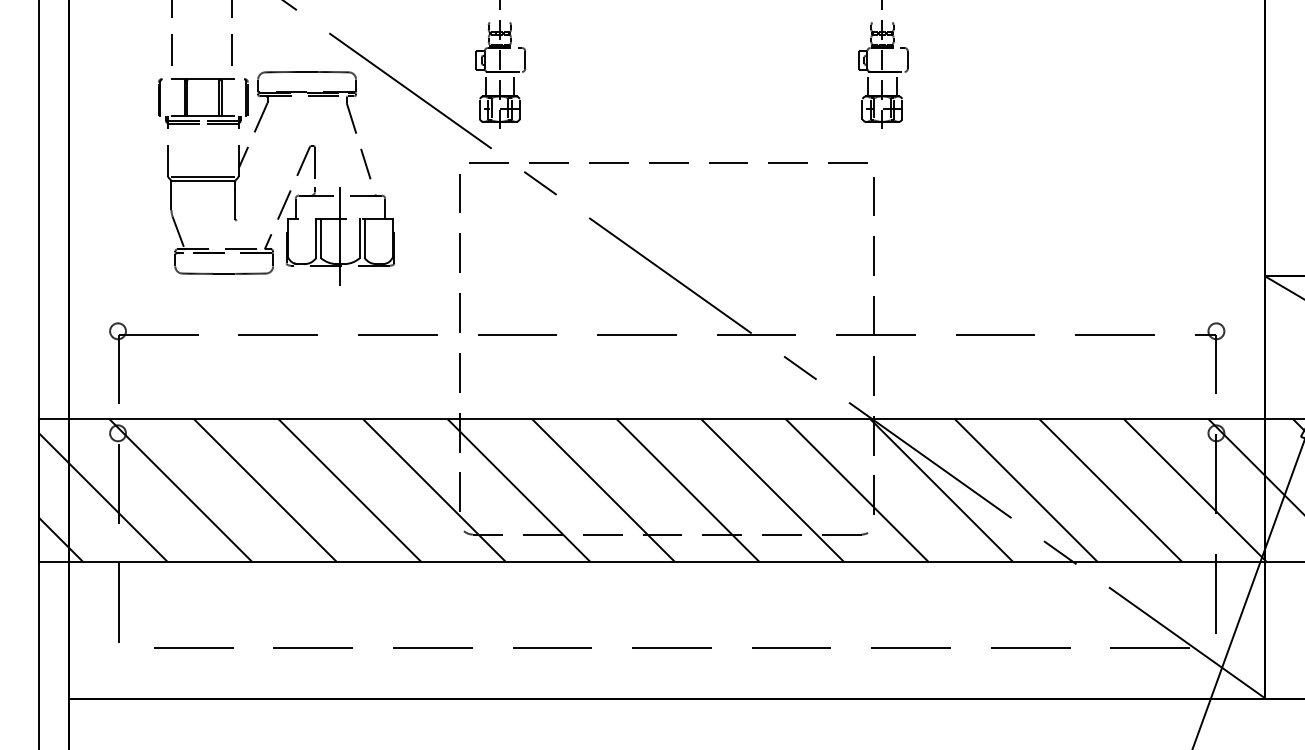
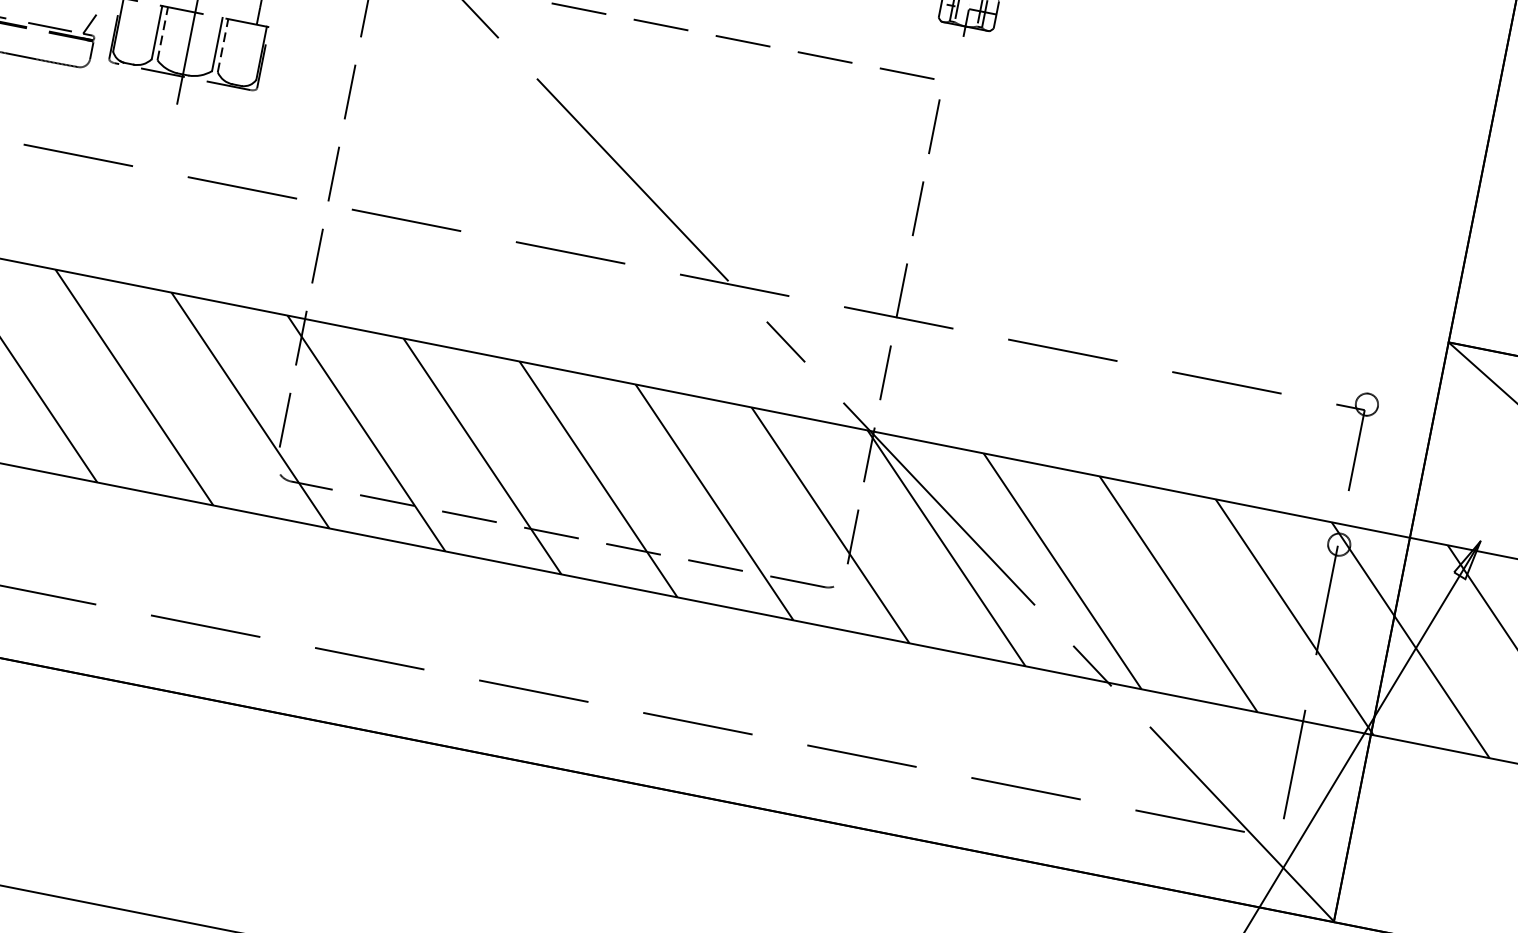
line: (320, 237) -> (162, 32), solid -> dashed
line: (364, 237) -> (223, 44), solid -> dashed

